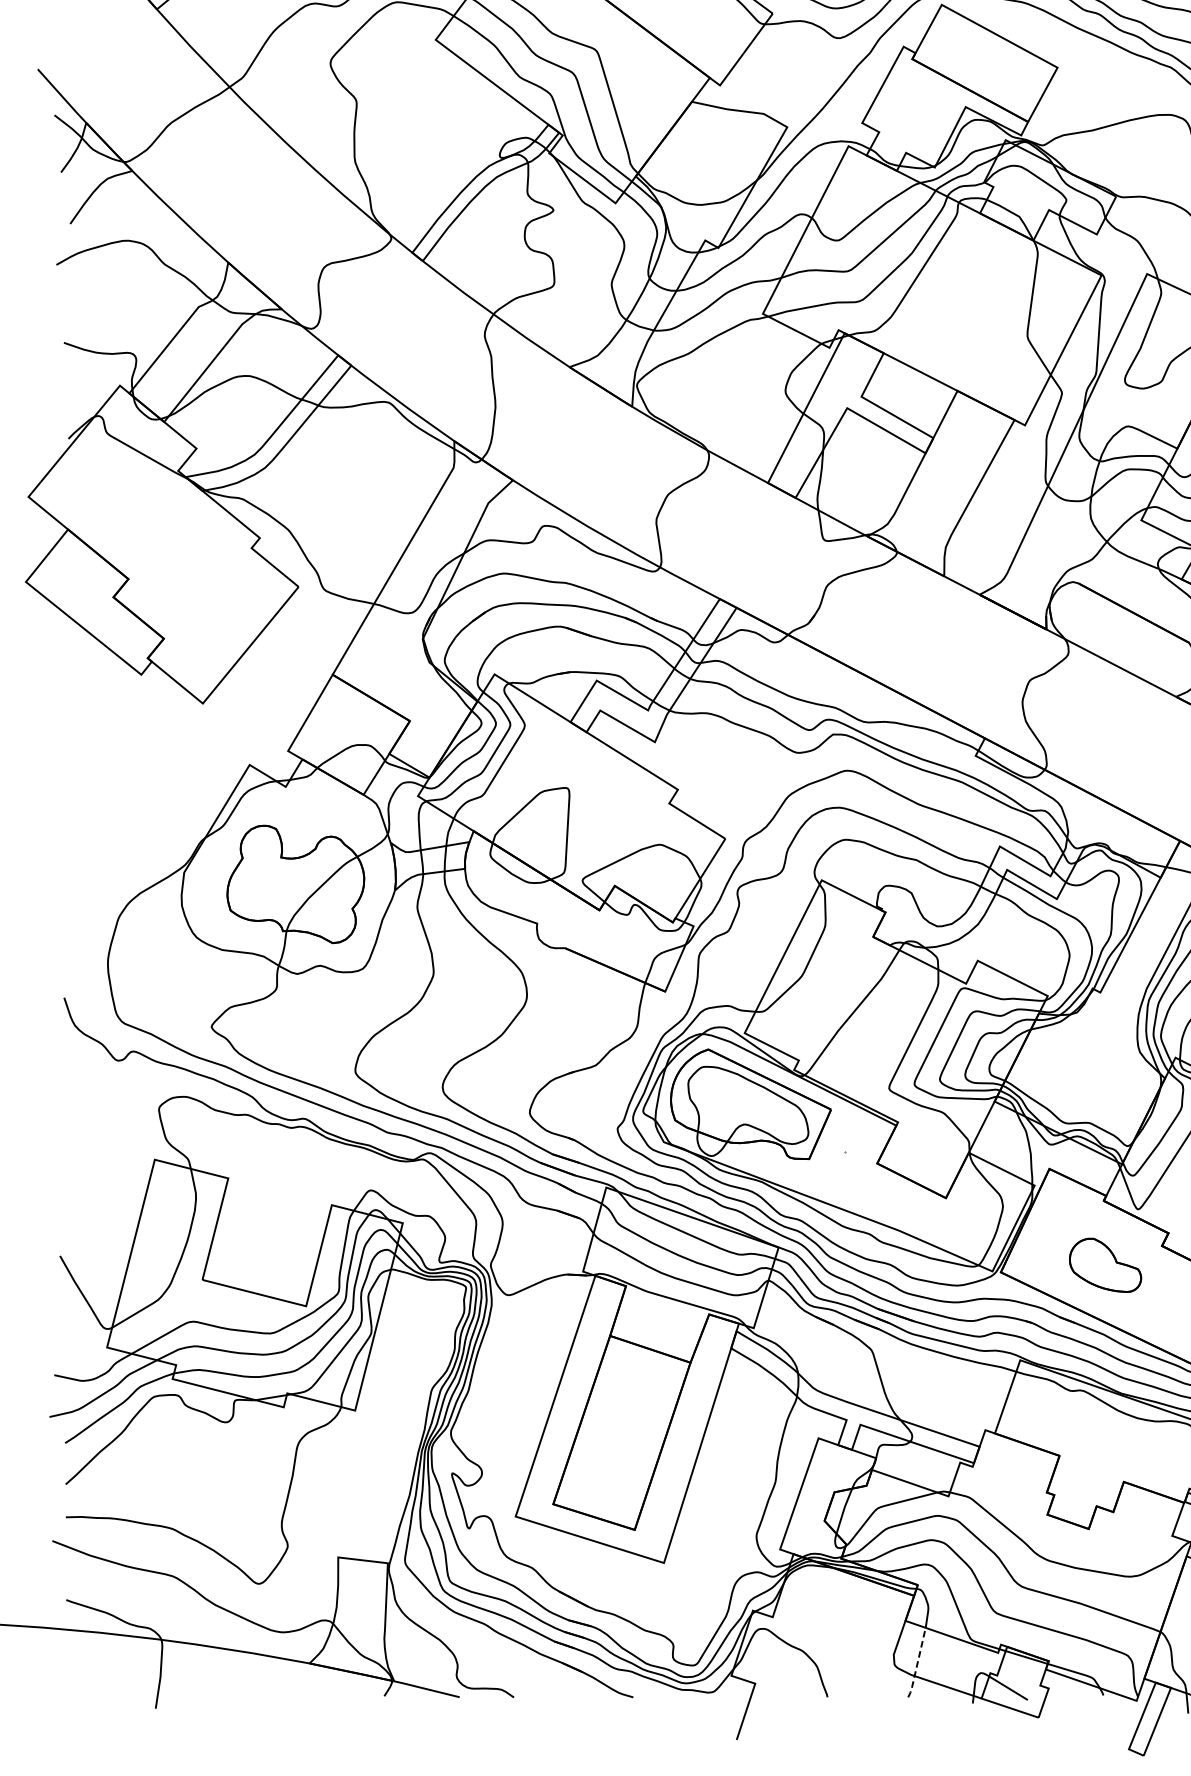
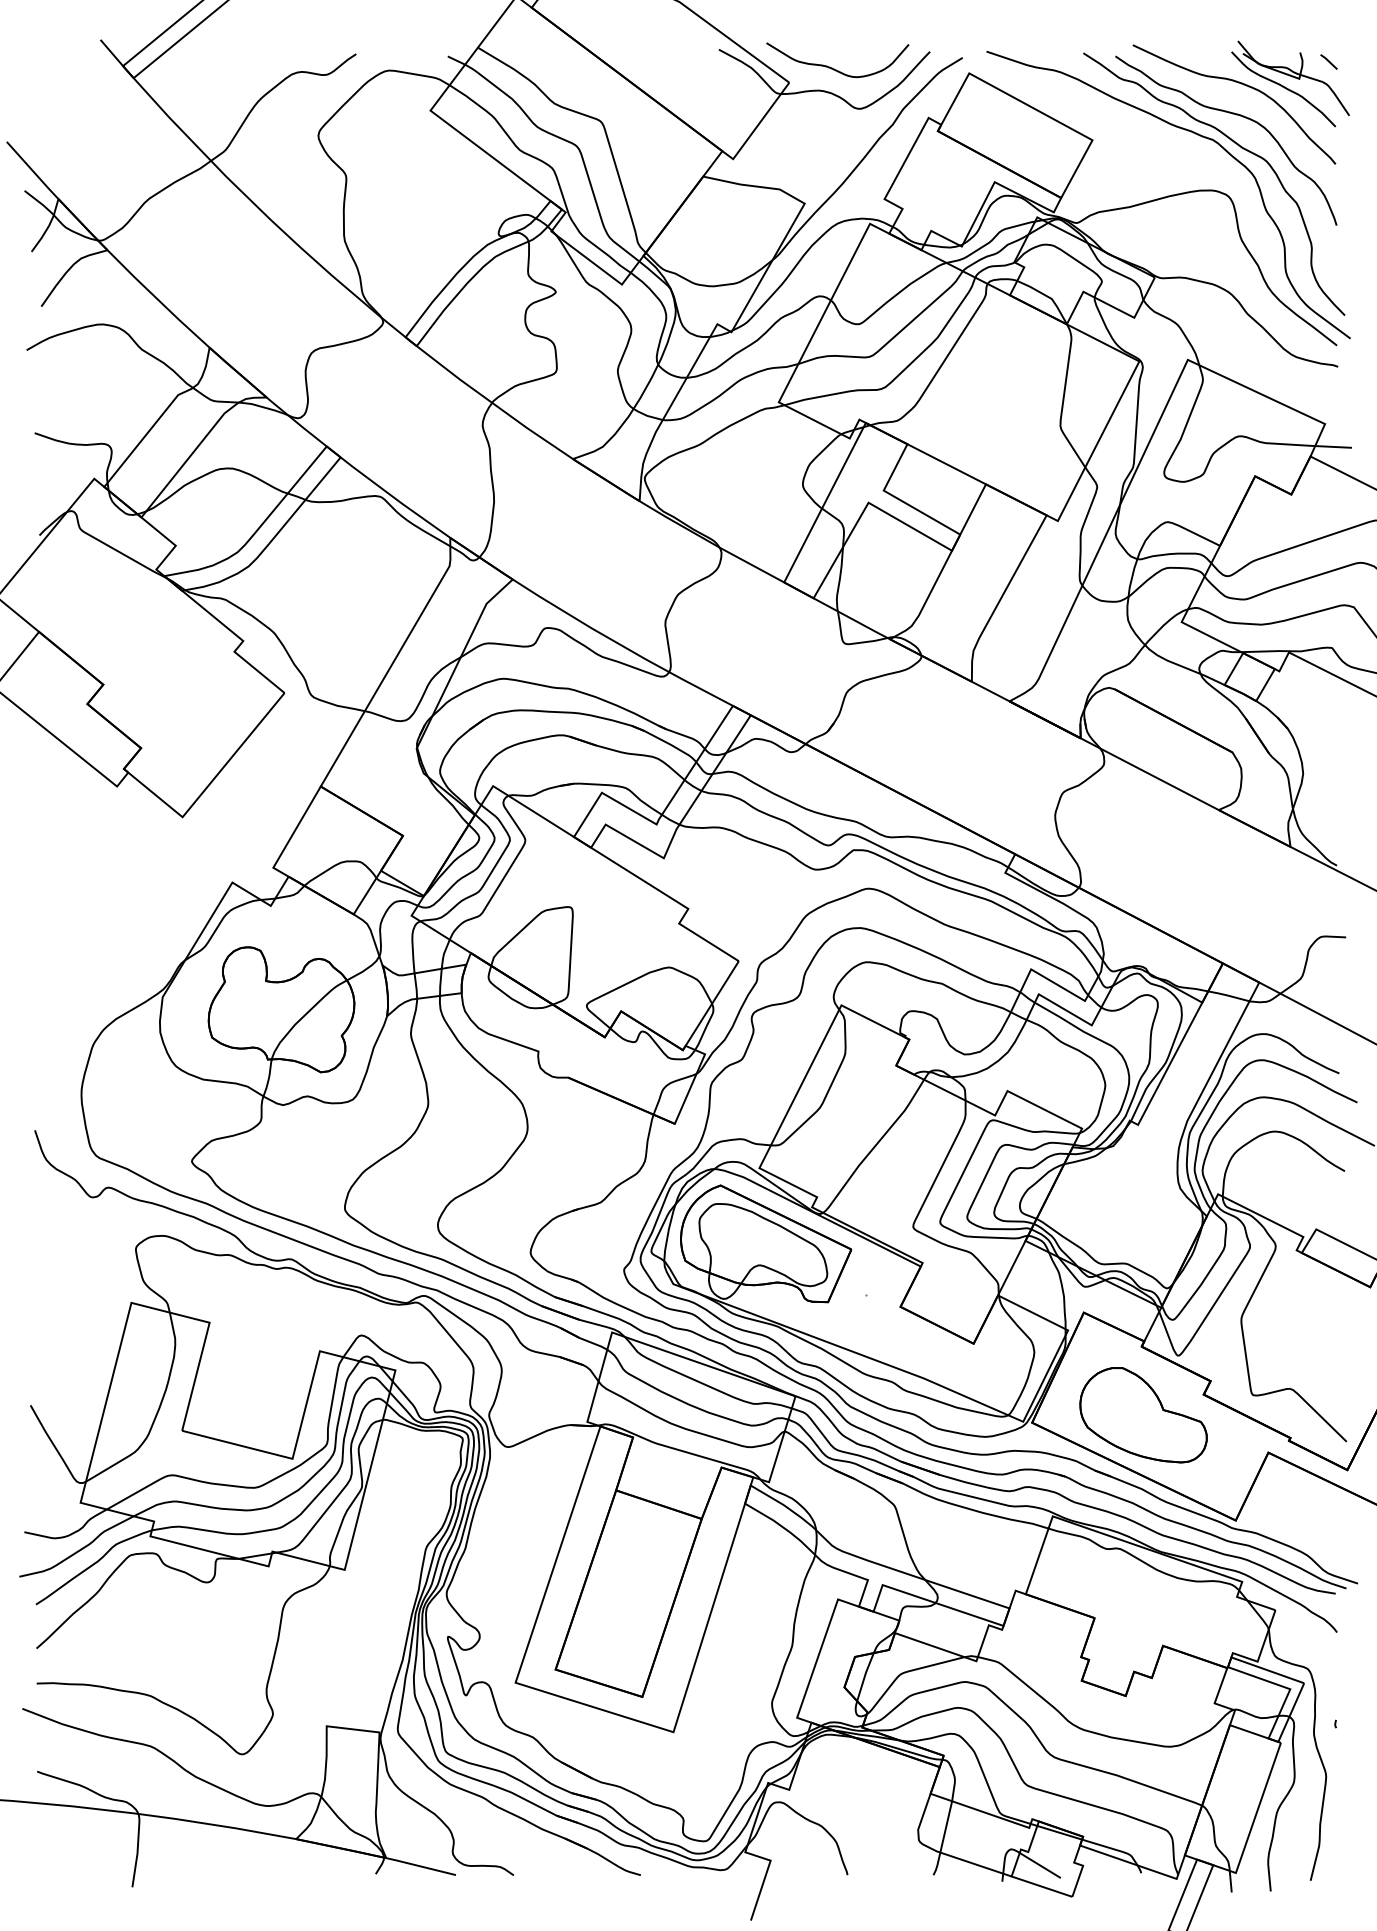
part: (1105, 1265) -> (1143, 1415), size x1.67
line: (917, 1663) -> (943, 1839), dashed -> solid

